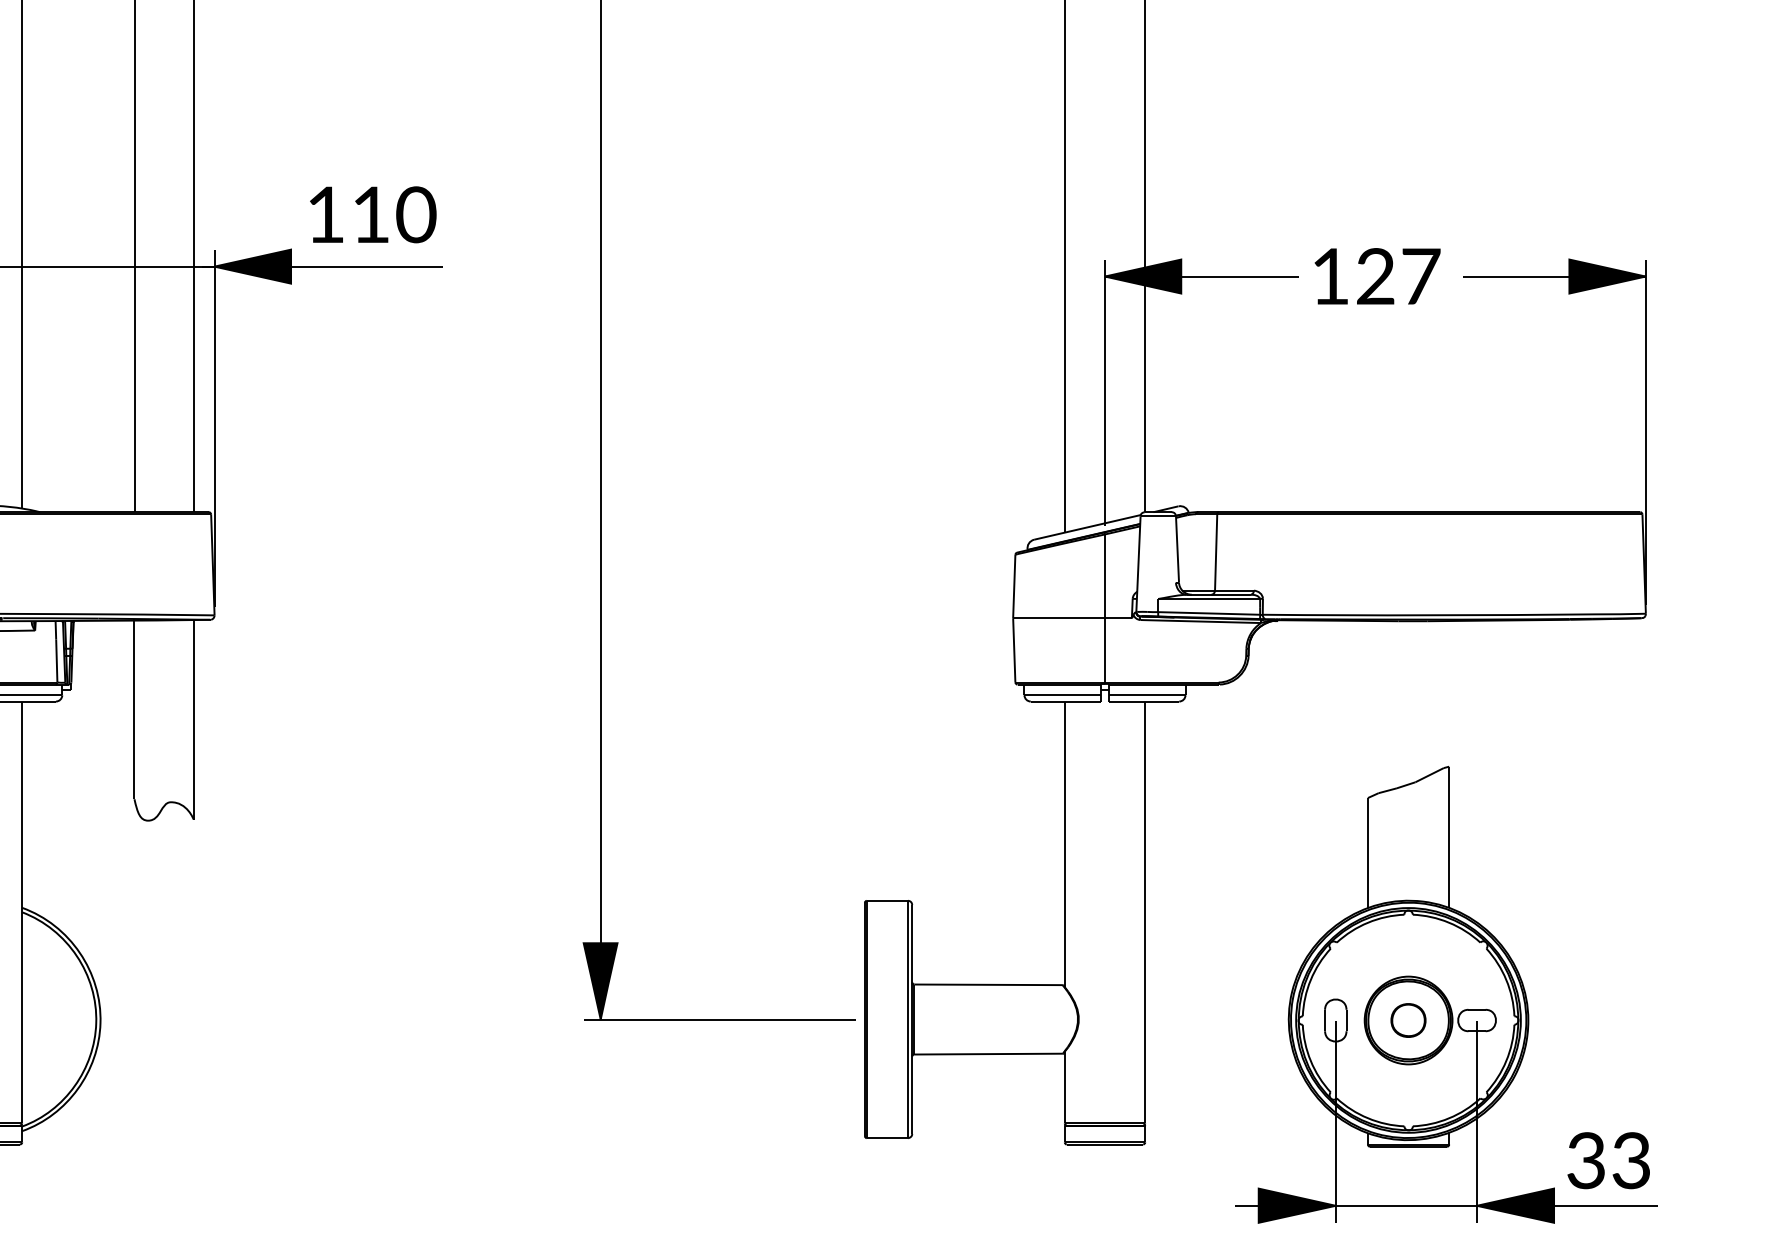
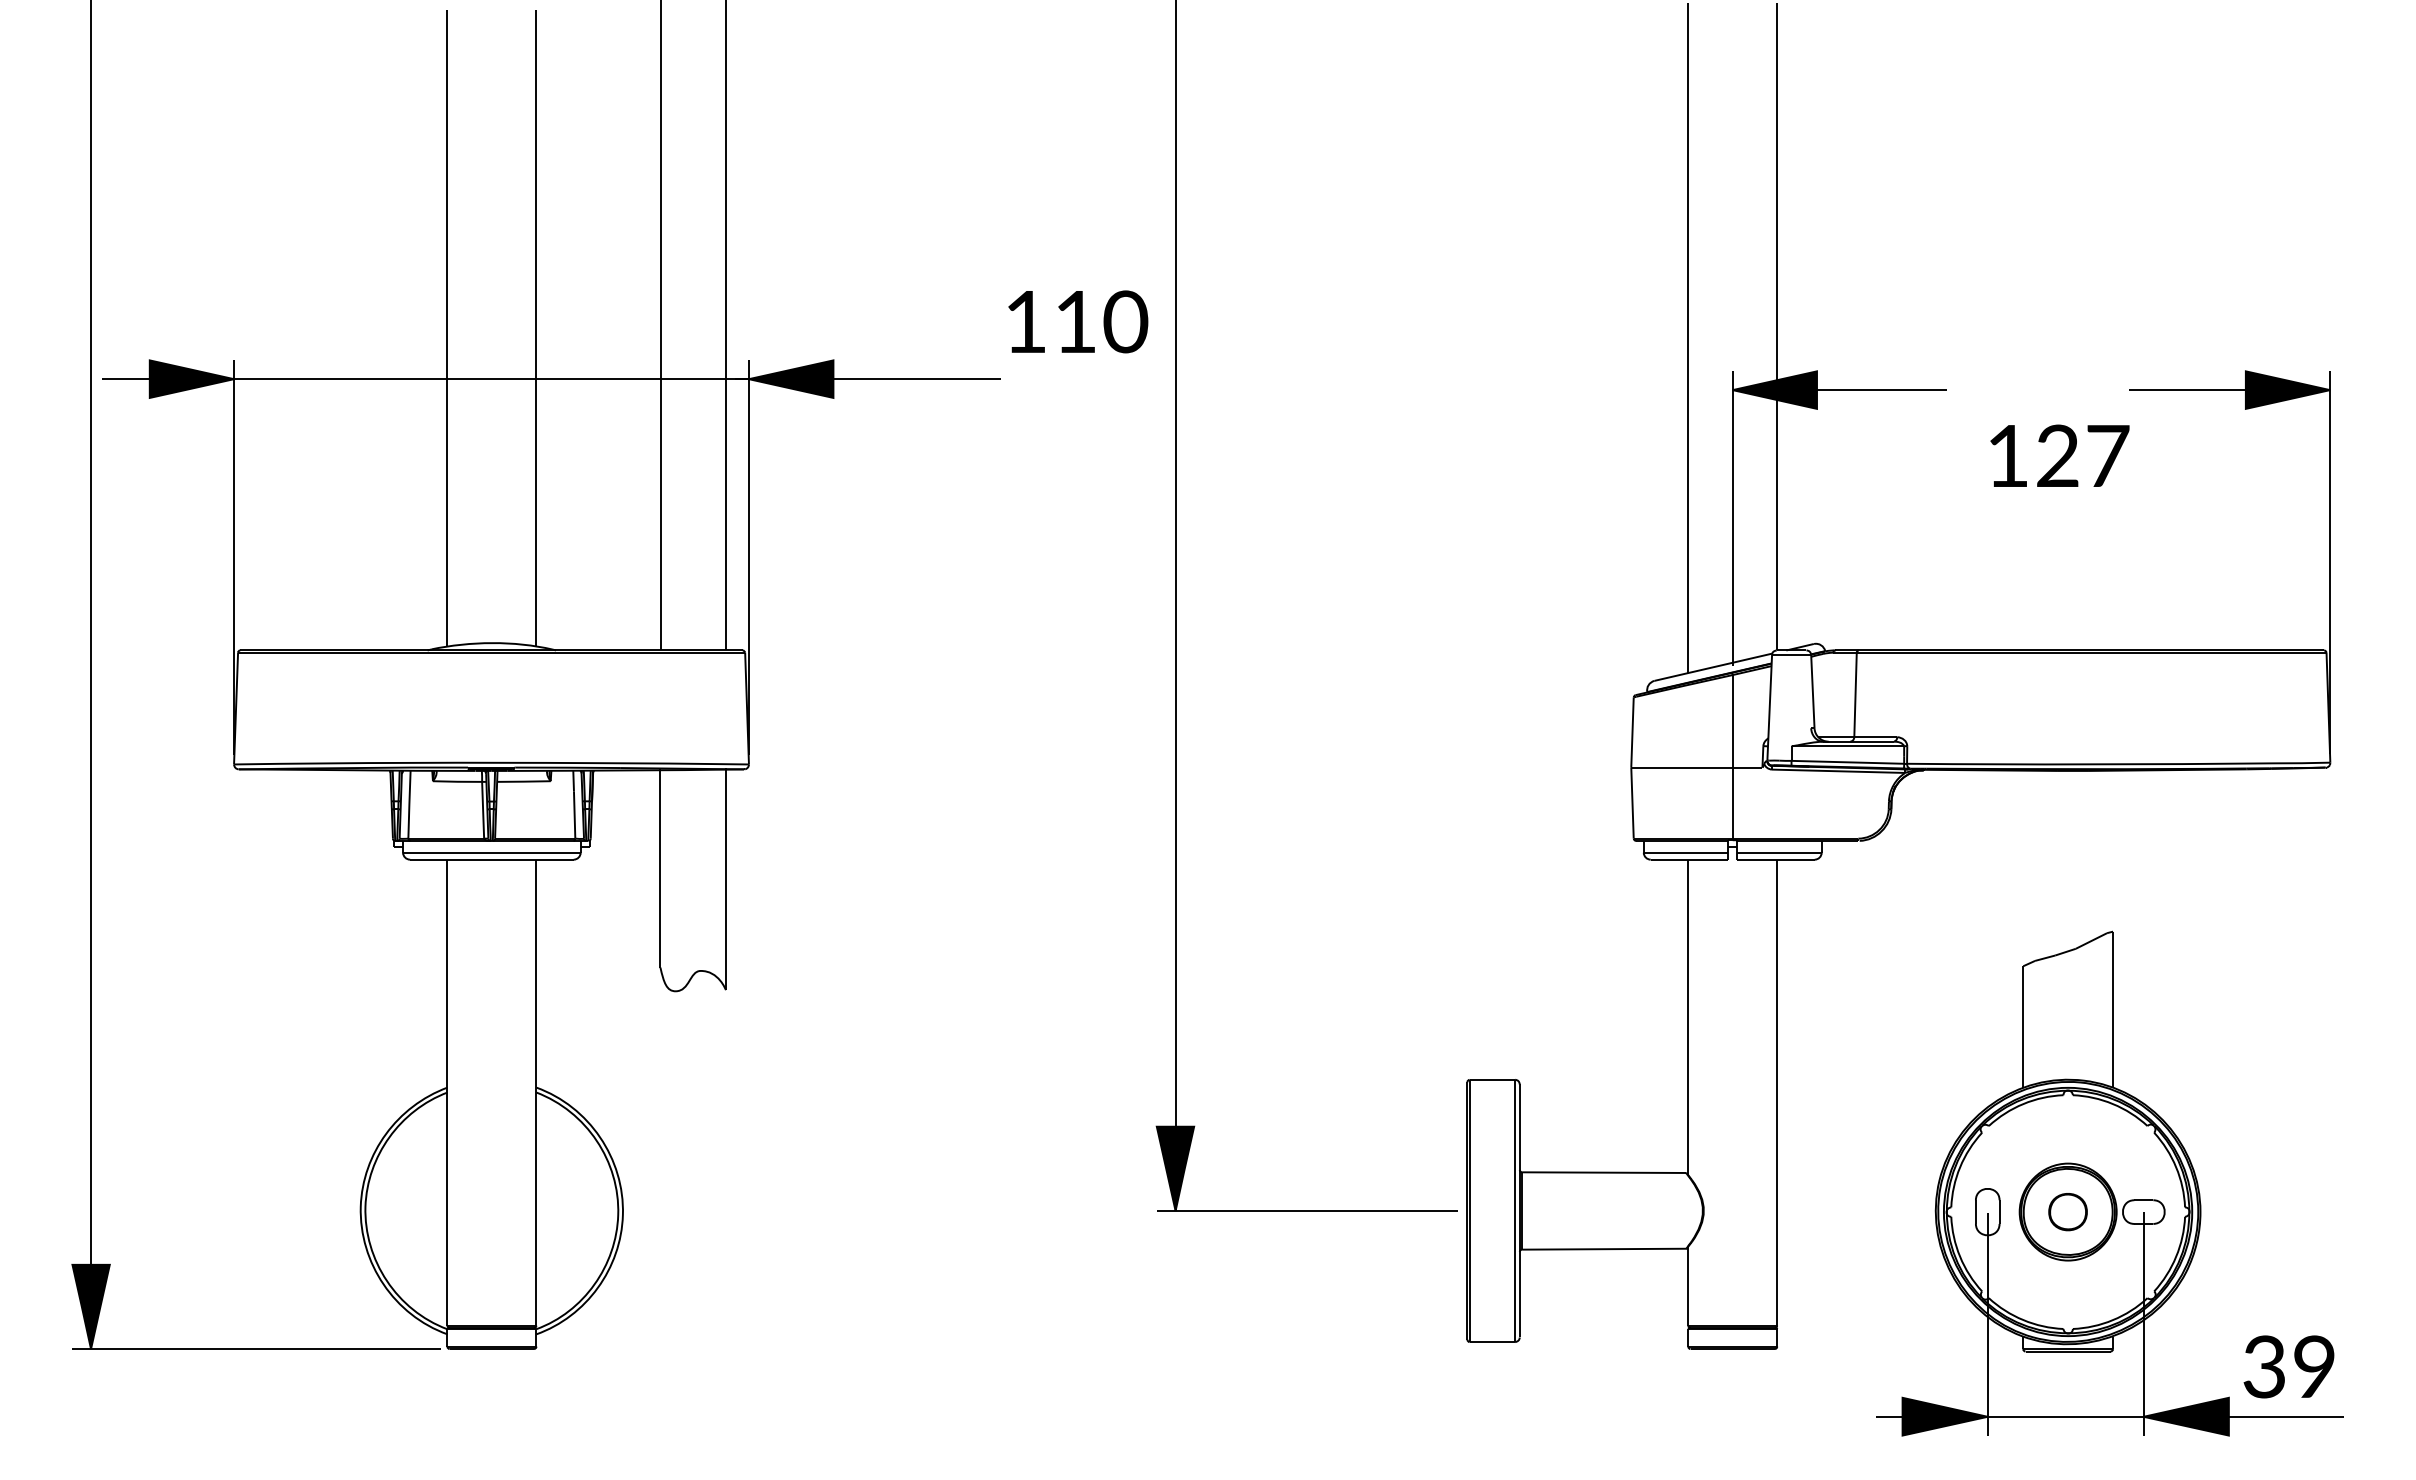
text: (373, 214) -> (1078, 321), moved
text: (1377, 275) -> (2059, 455), moved
text: (1630, 1160) -> (2313, 1366), 33 -> 39

